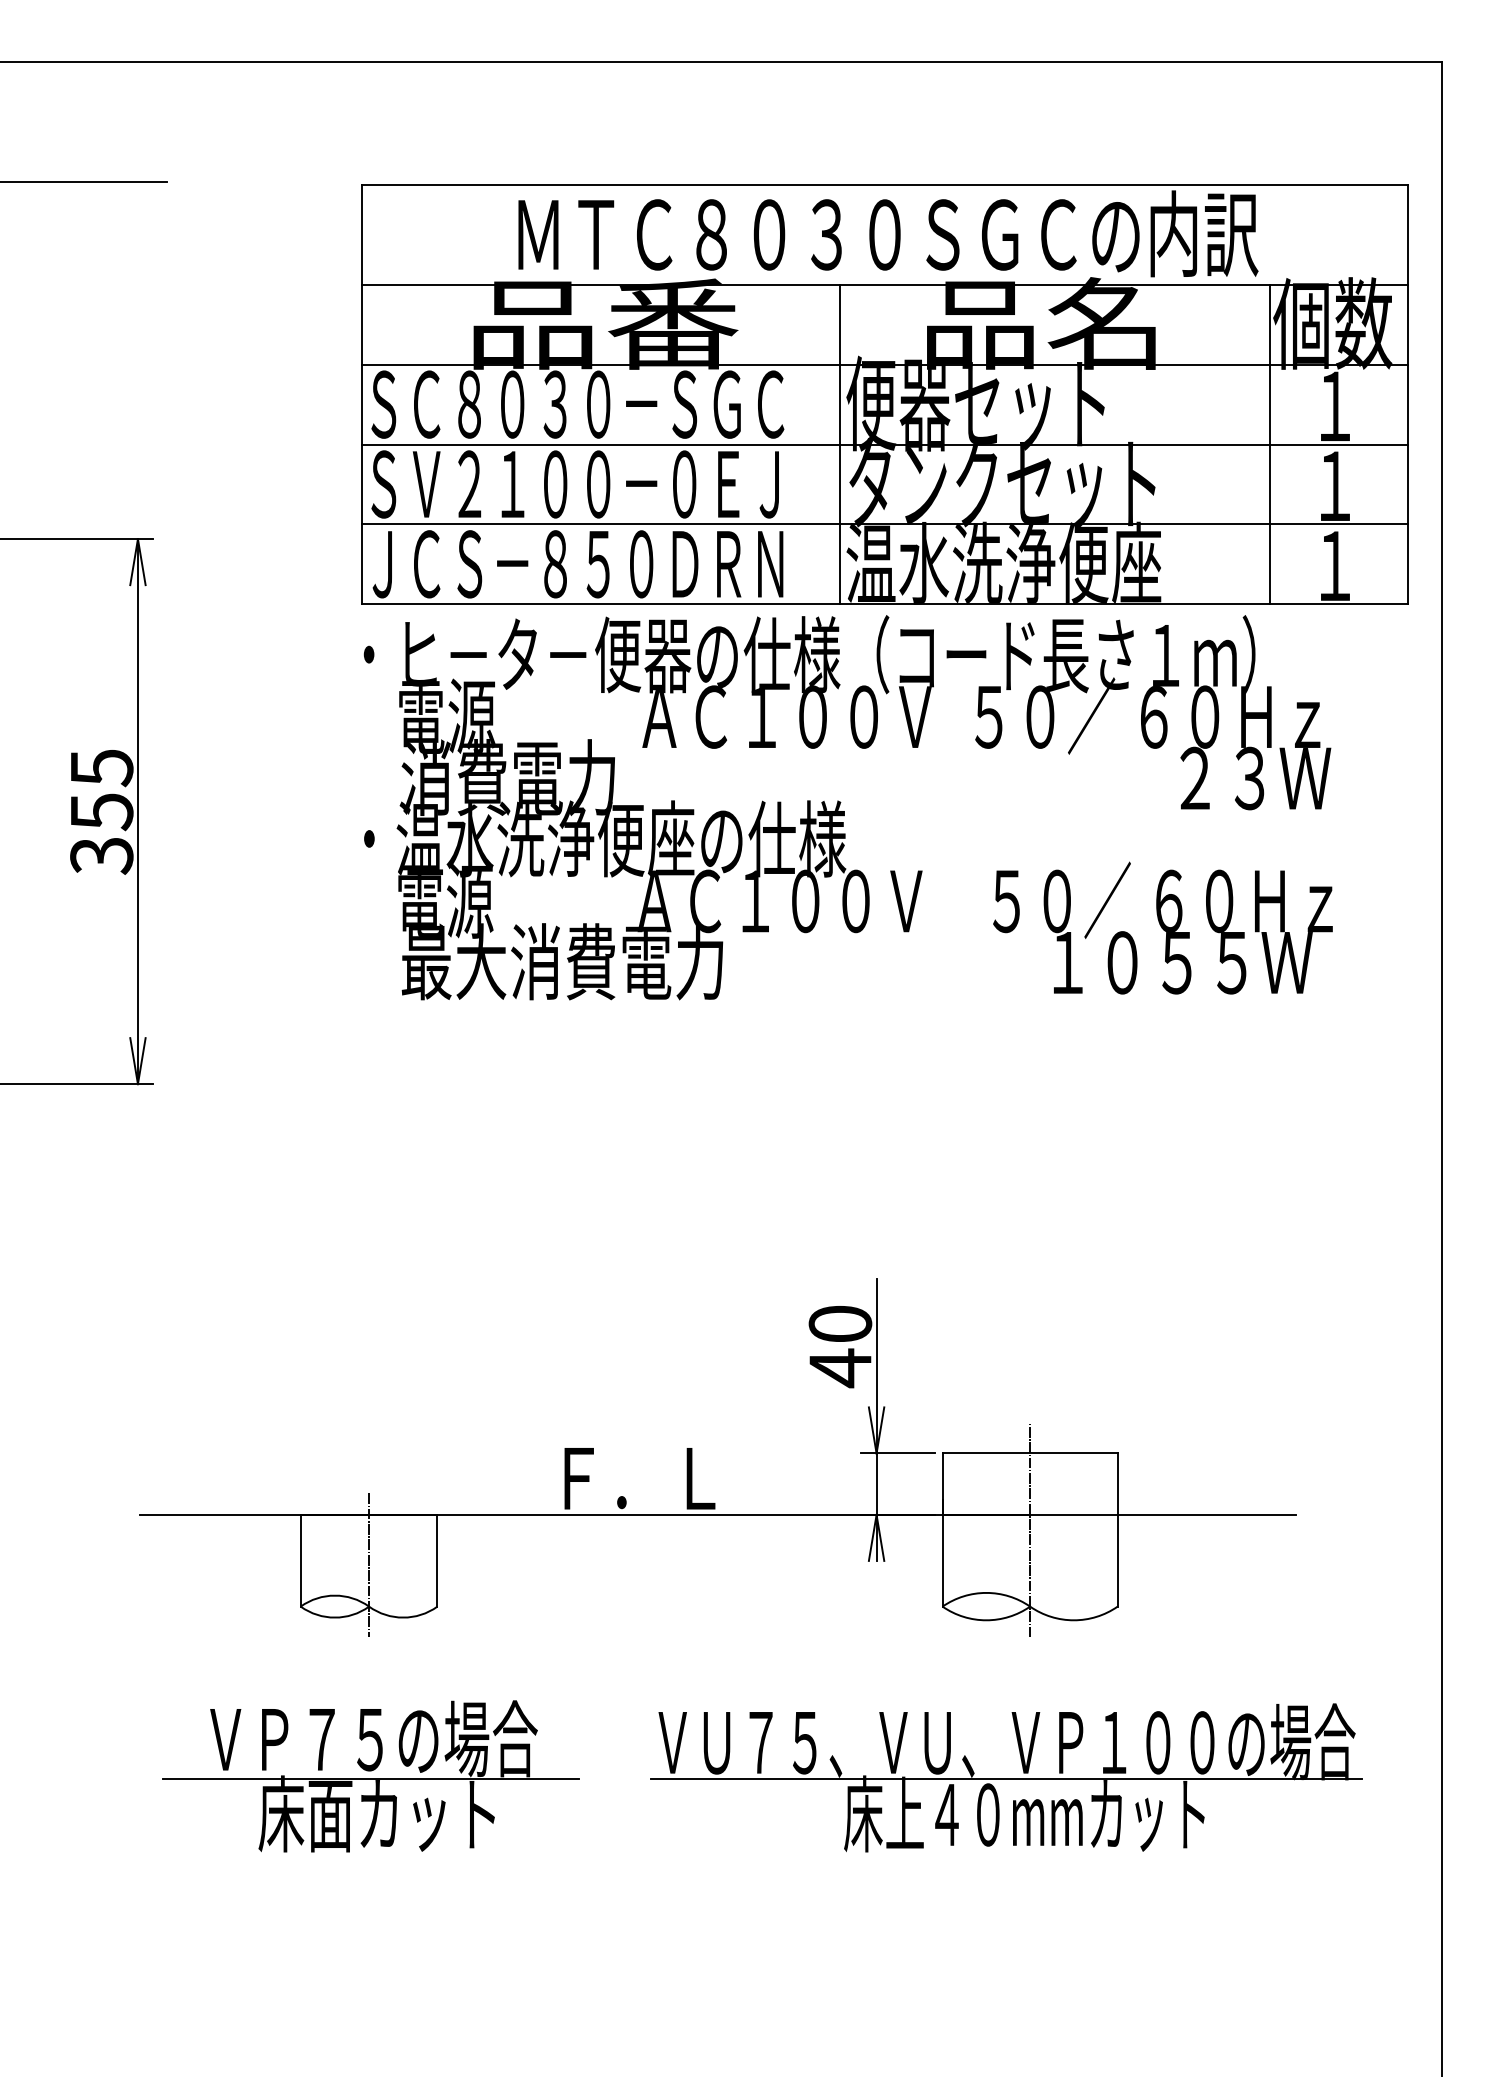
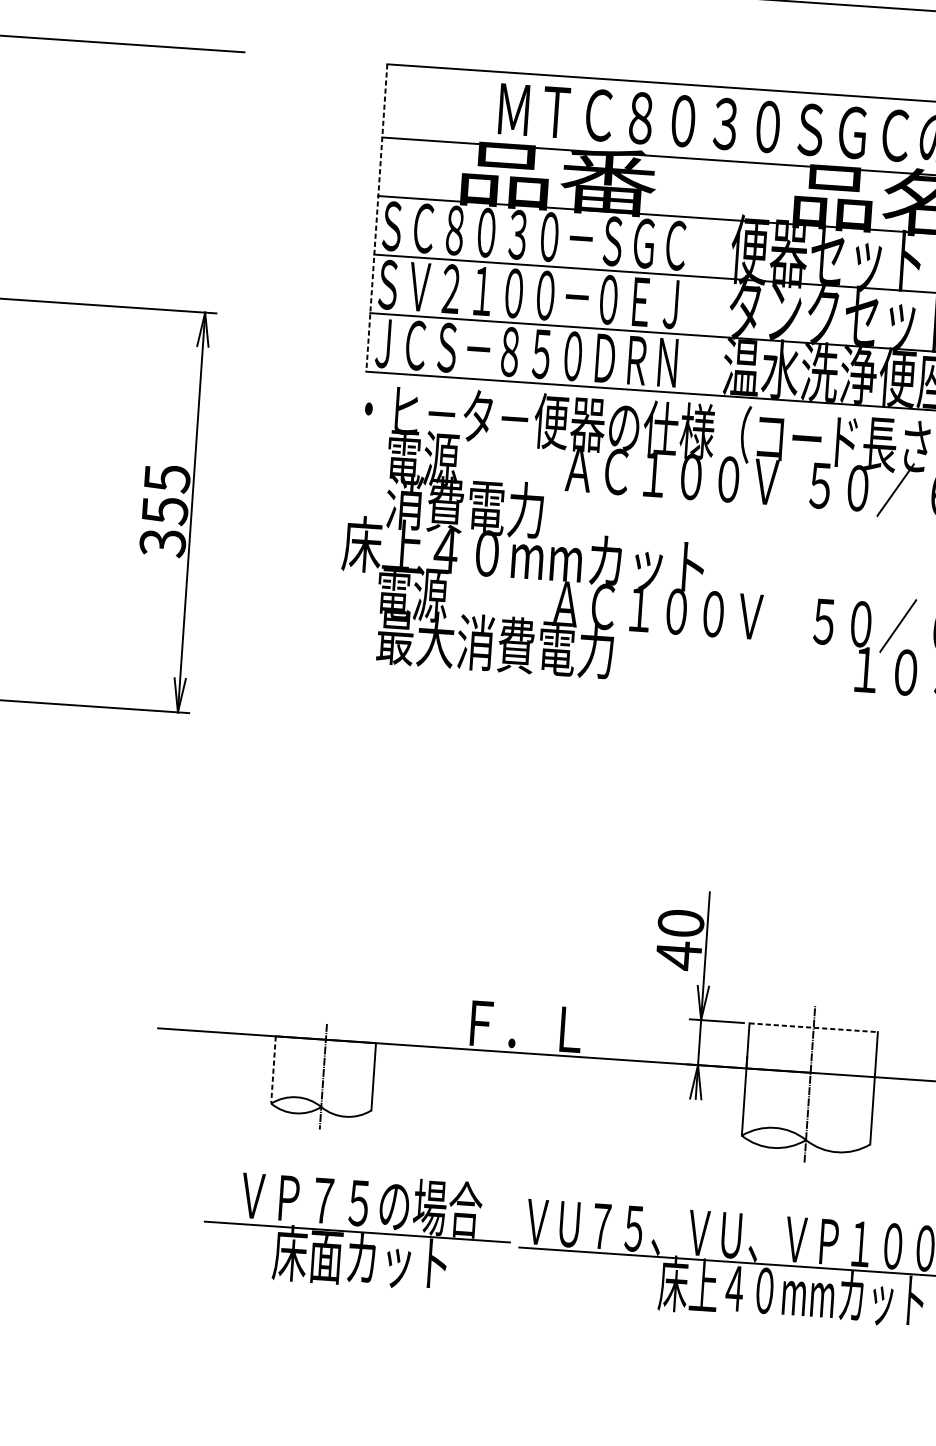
line: (362, 394) -> (377, 217), solid -> dashed
line: (839, 444) -> (724, 278), removed
text: (596, 838) -> (526, 555), ・温水洗浄便座の仕様 -> 床上４０mmカット
line: (1030, 1453) -> (813, 1027), solid -> dashed
line: (300, 1560) -> (273, 1069), solid -> dashed
part: (370, 1776) -> (357, 1230), moved

